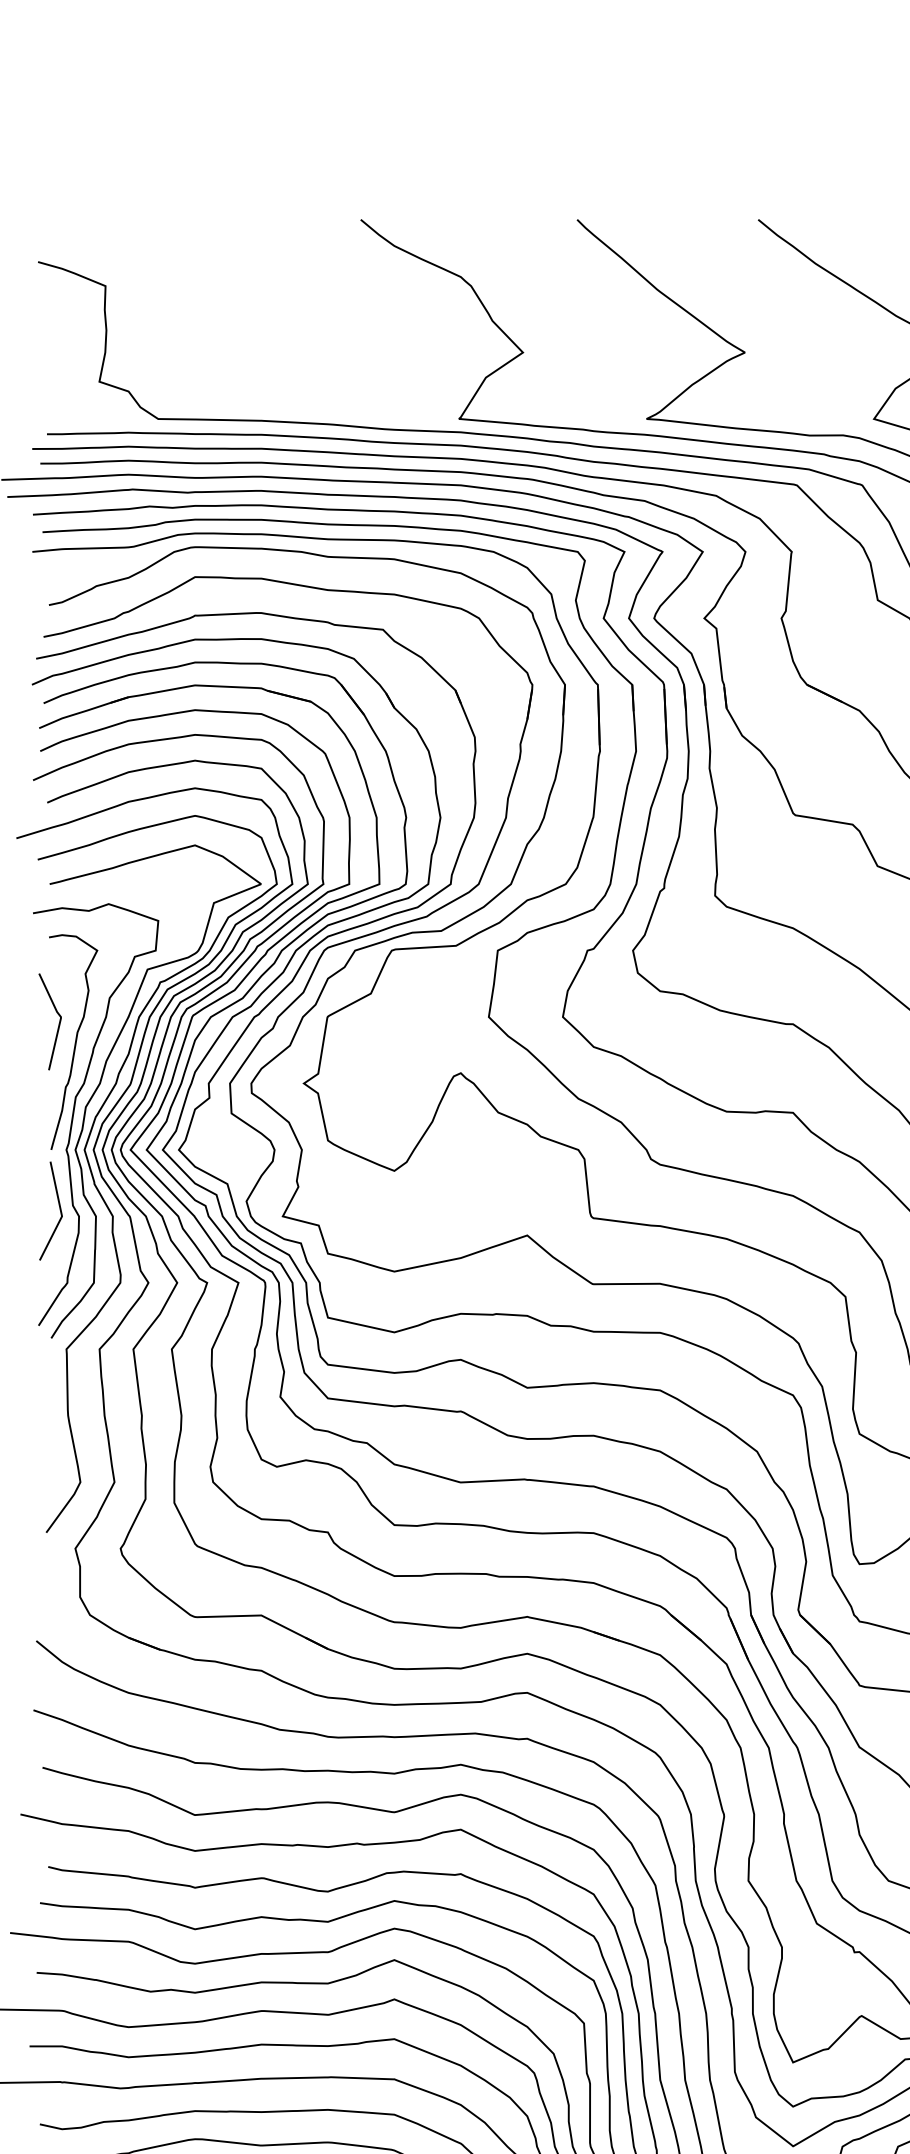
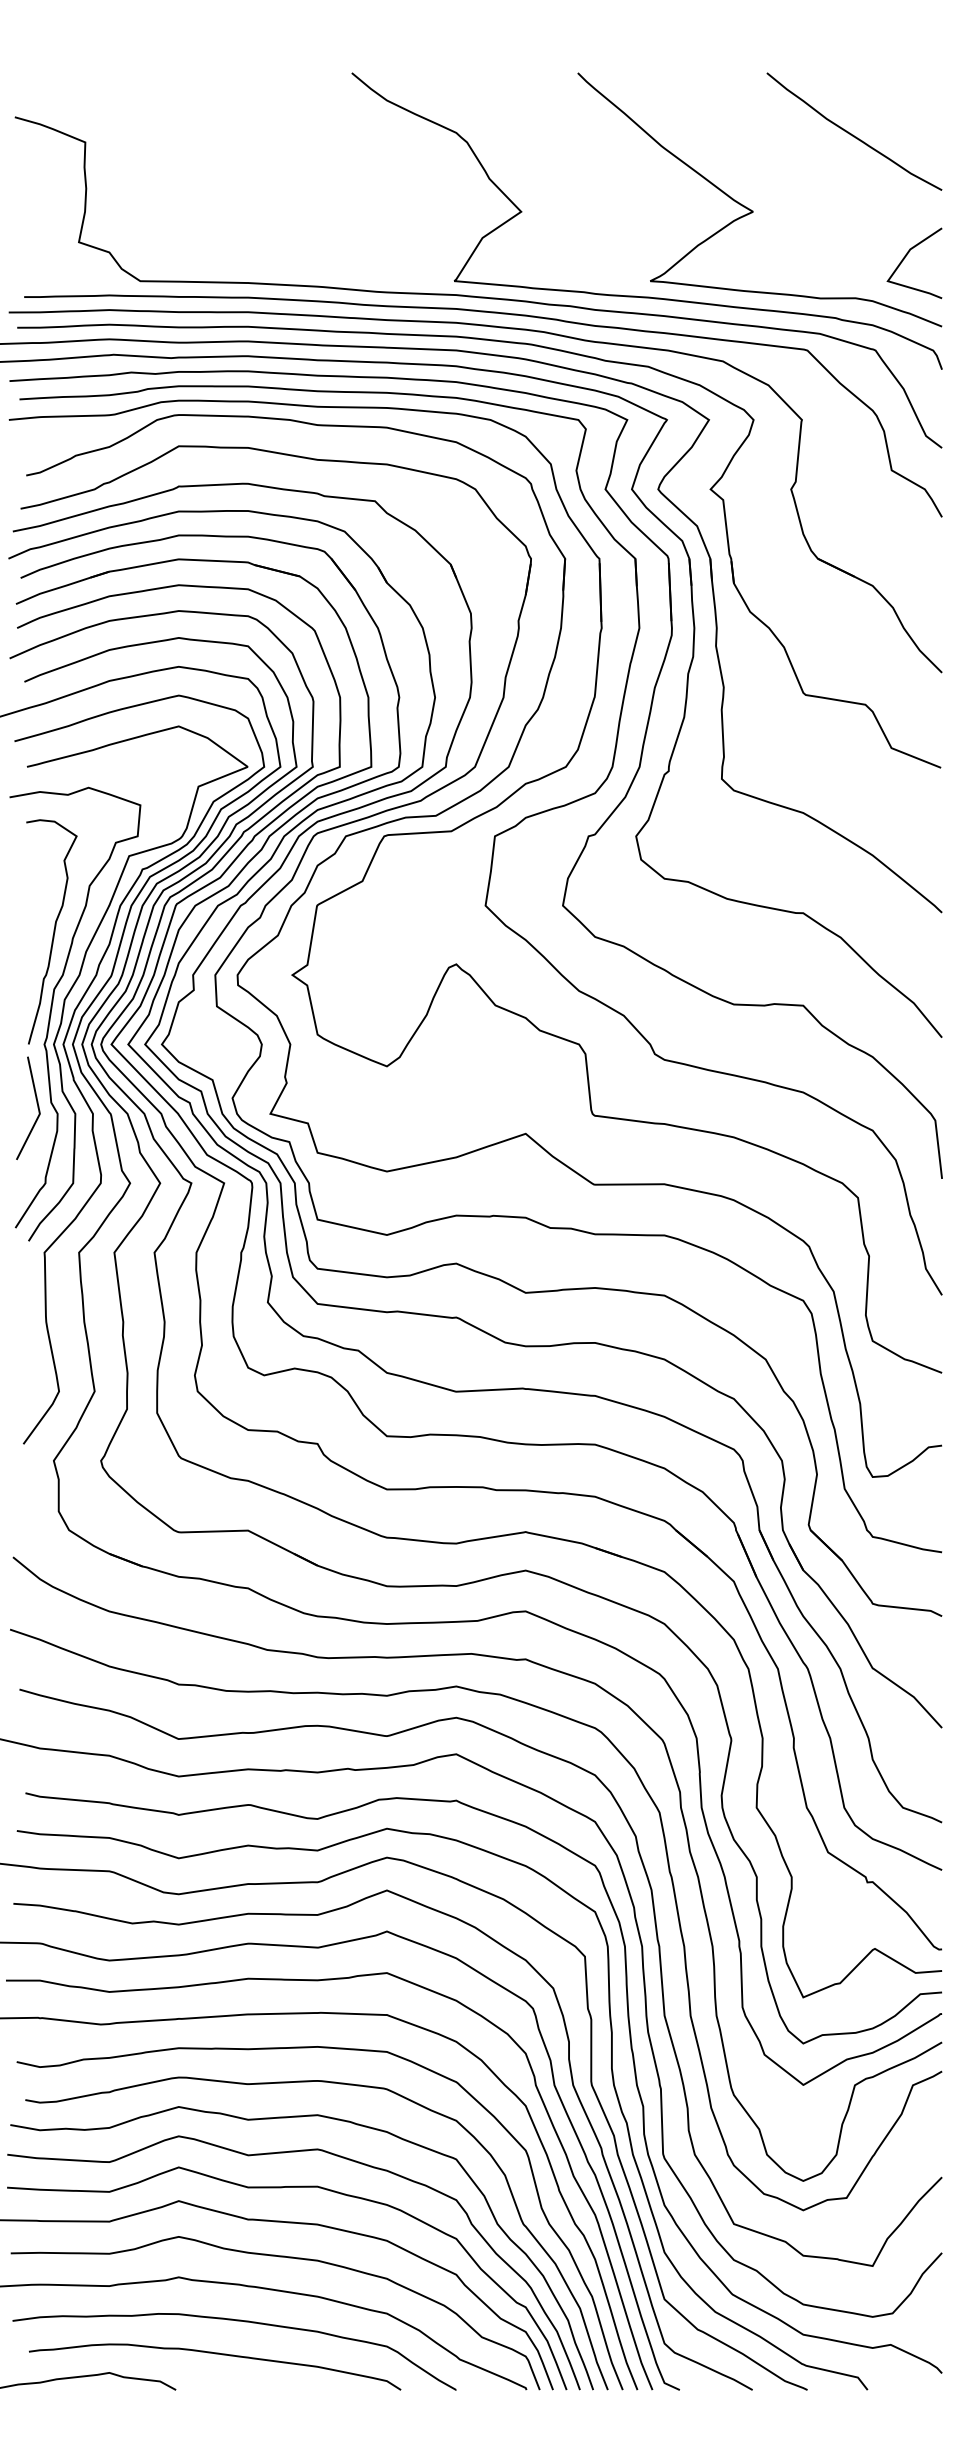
line: (58, 1022) -> (36, 911), removed

